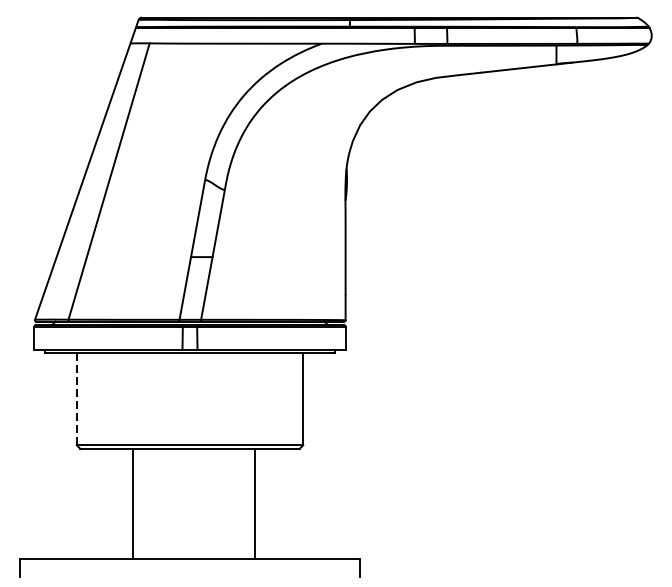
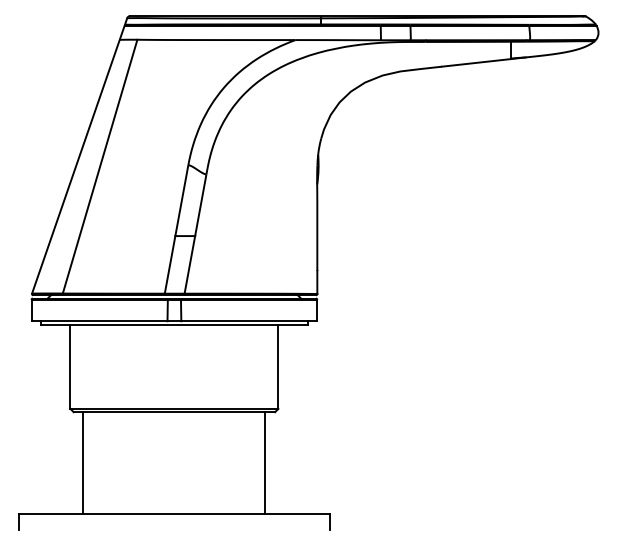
line: (76, 400) -> (70, 367), dashed -> solid
line: (133, 503) -> (83, 462), moved
line: (255, 503) -> (265, 462), moved

